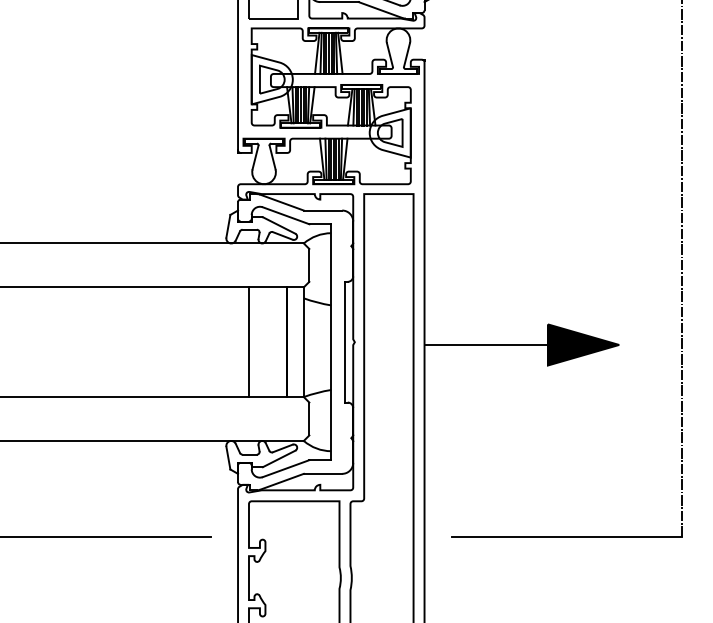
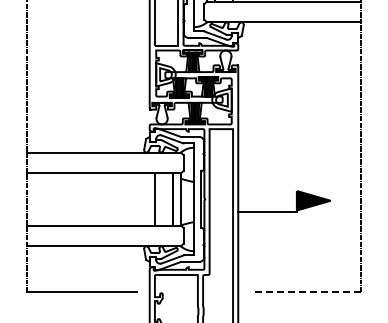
line: (486, 344) -> (267, 211), moved
line: (566, 536) -> (305, 291), solid -> dashed

